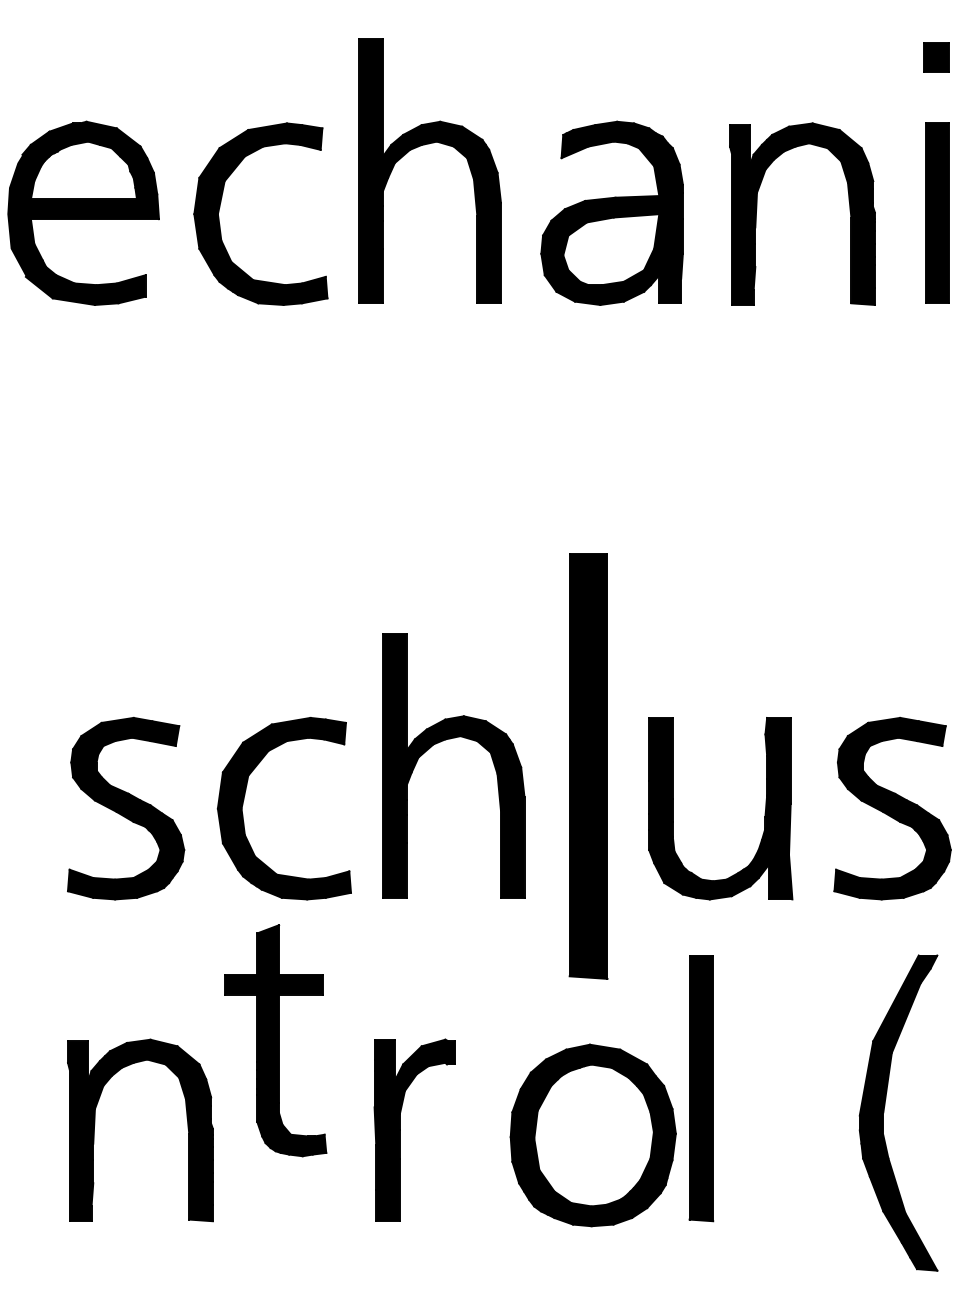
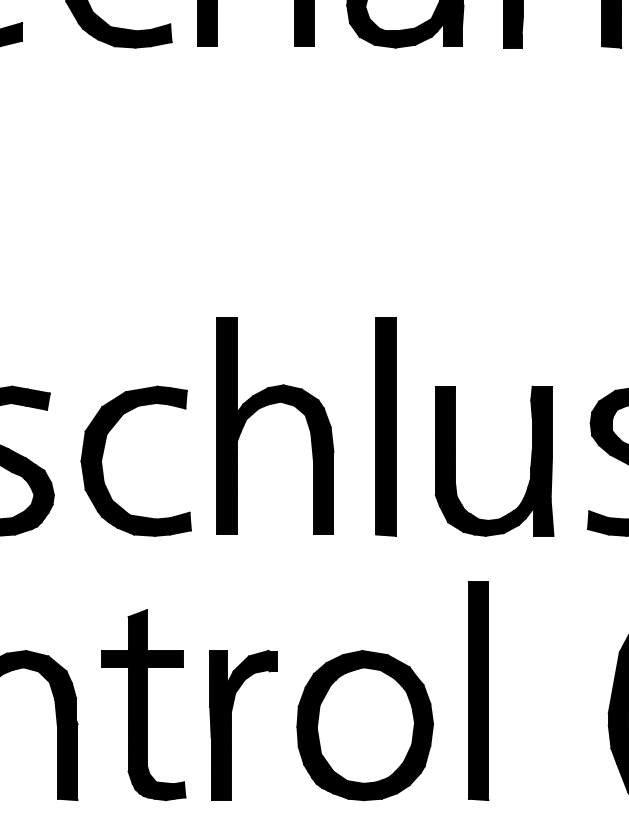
part: (588, 766) -> (385, 426), size x0.62
part: (275, 1040) -> (143, 705), moved
part: (592, 1135) -> (364, 725), moved

